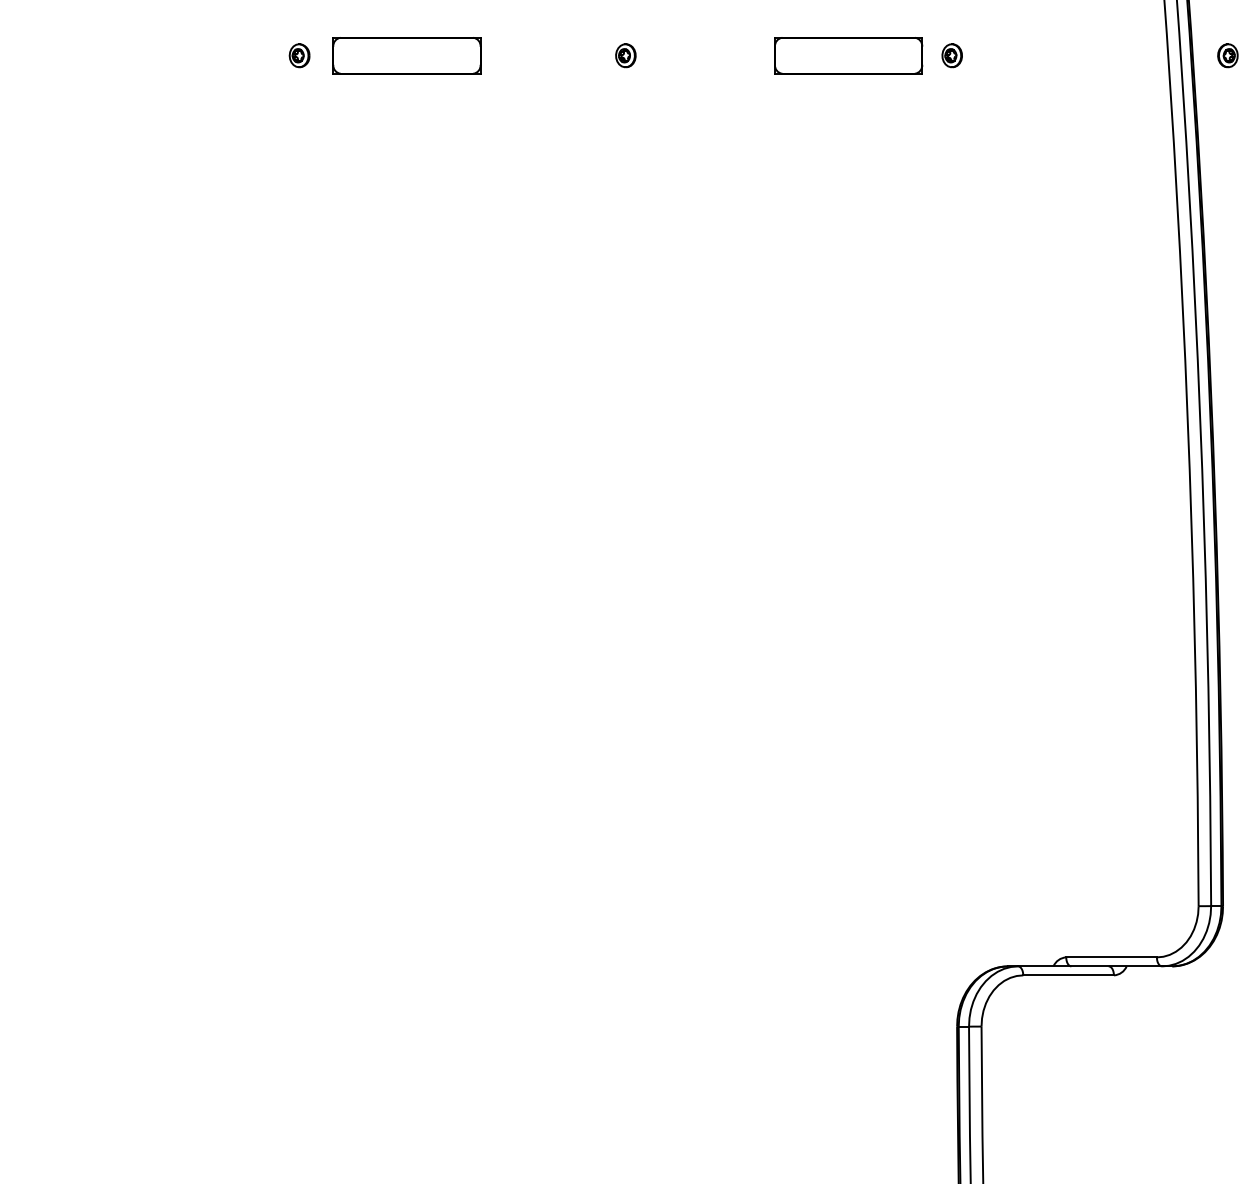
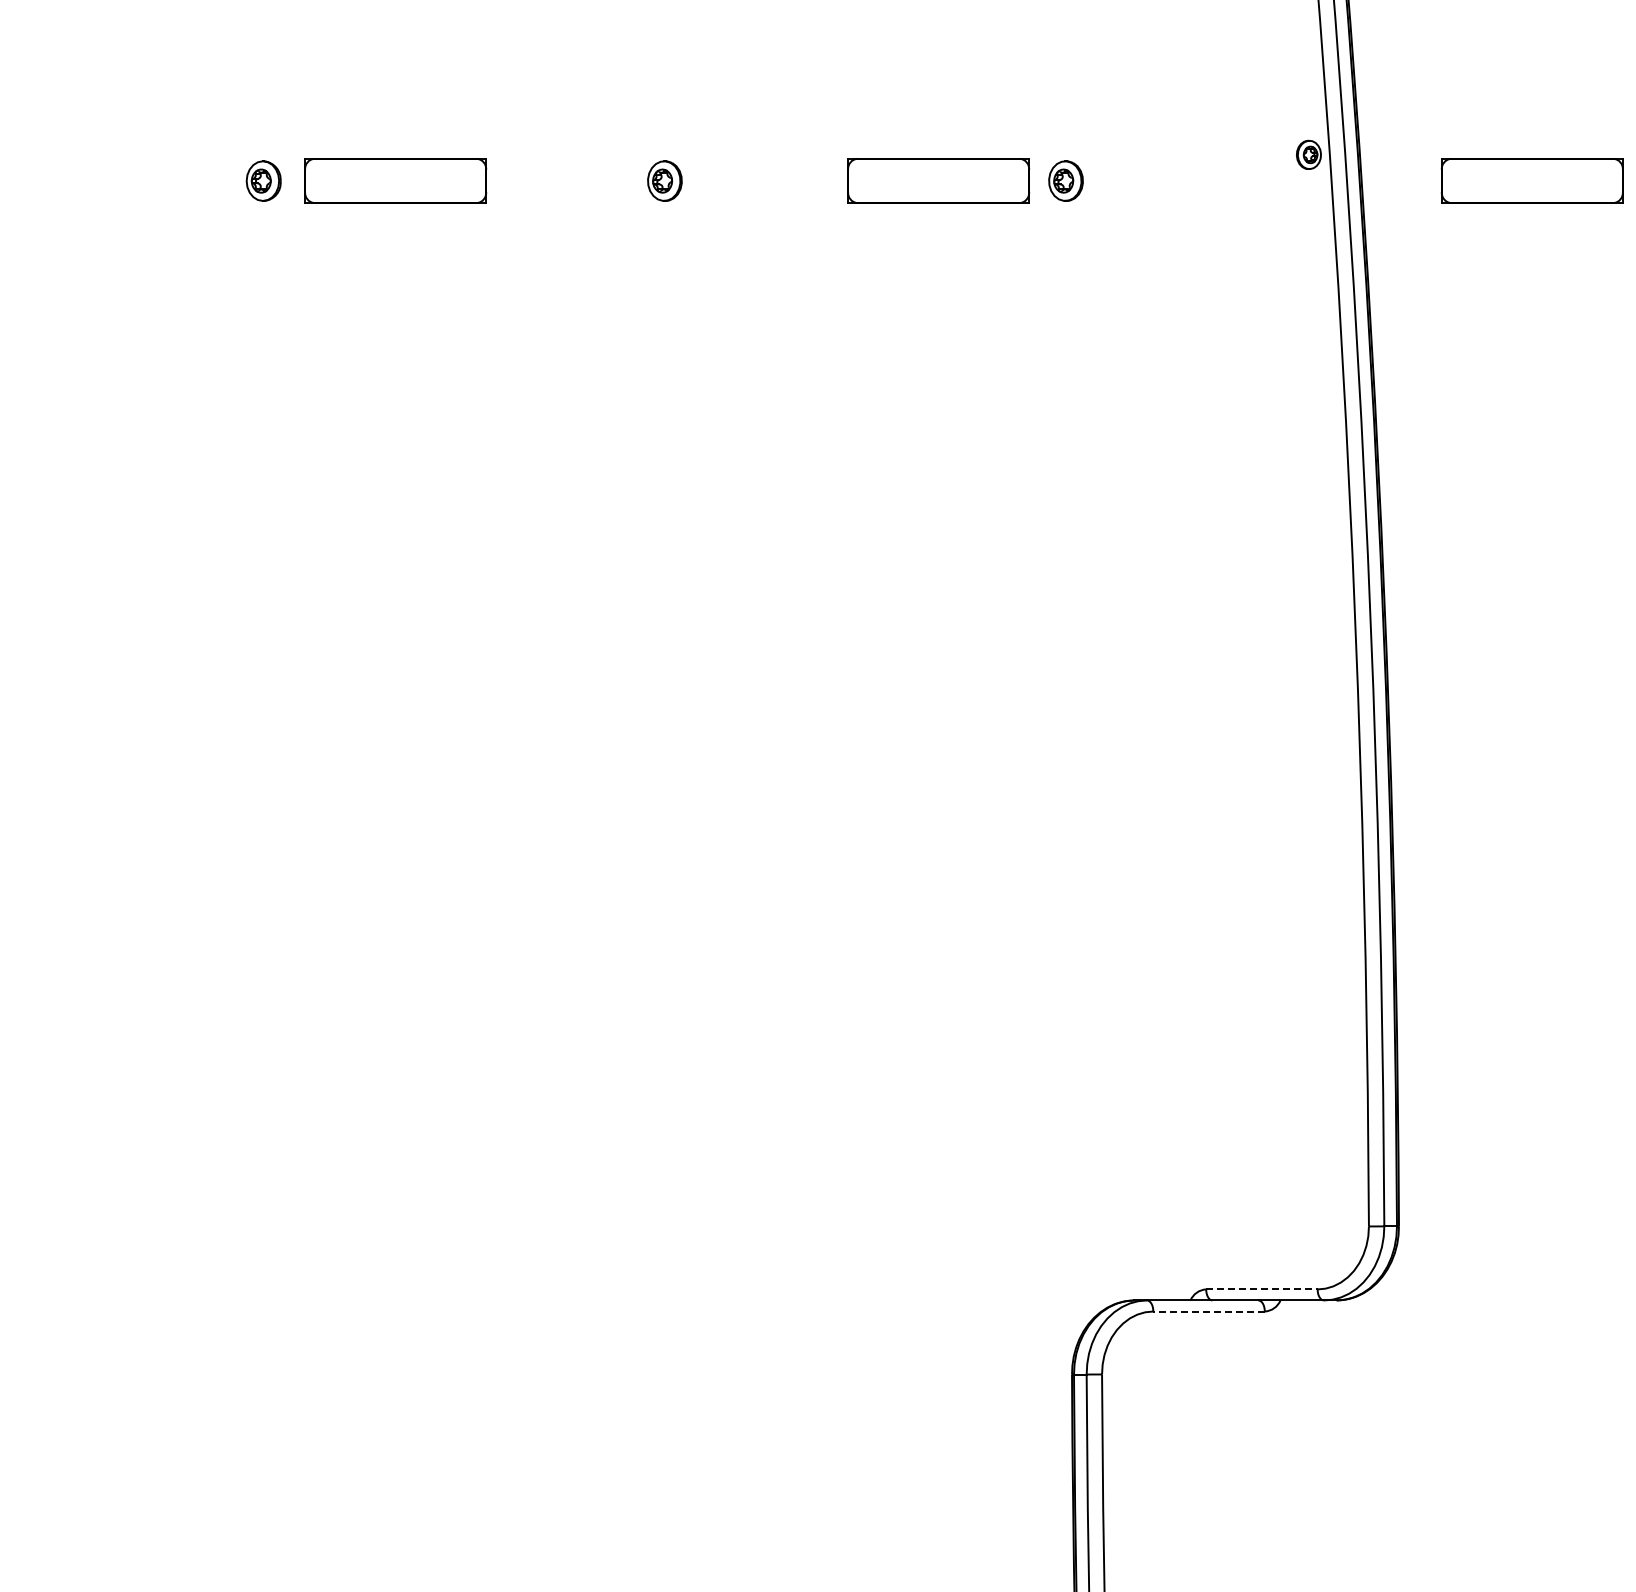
part: (299, 55) -> (263, 180), size x1.4
part: (625, 55) -> (664, 180), size x1.4
part: (951, 55) -> (1065, 180), size x1.4
part: (1227, 55) -> (1308, 154), moved
line: (1111, 957) -> (1261, 1289), solid -> dashed
line: (1068, 975) -> (1209, 1311), solid -> dashed

